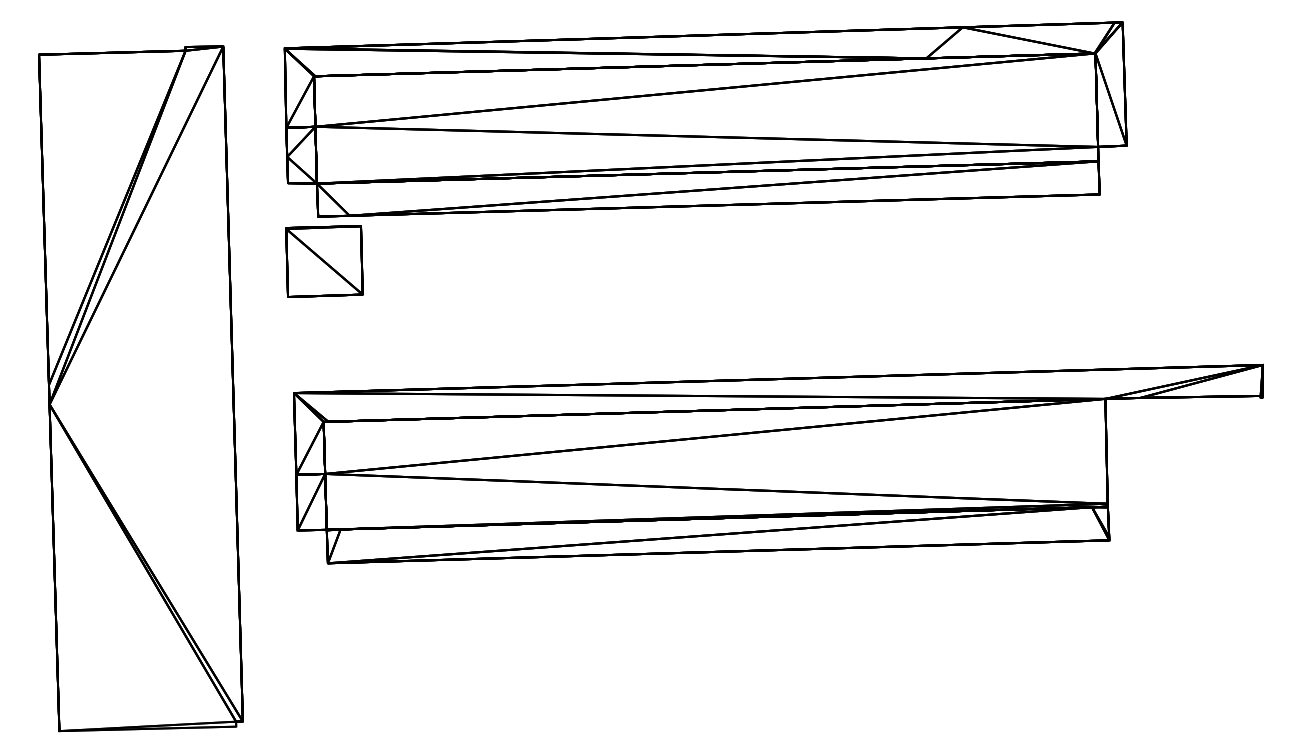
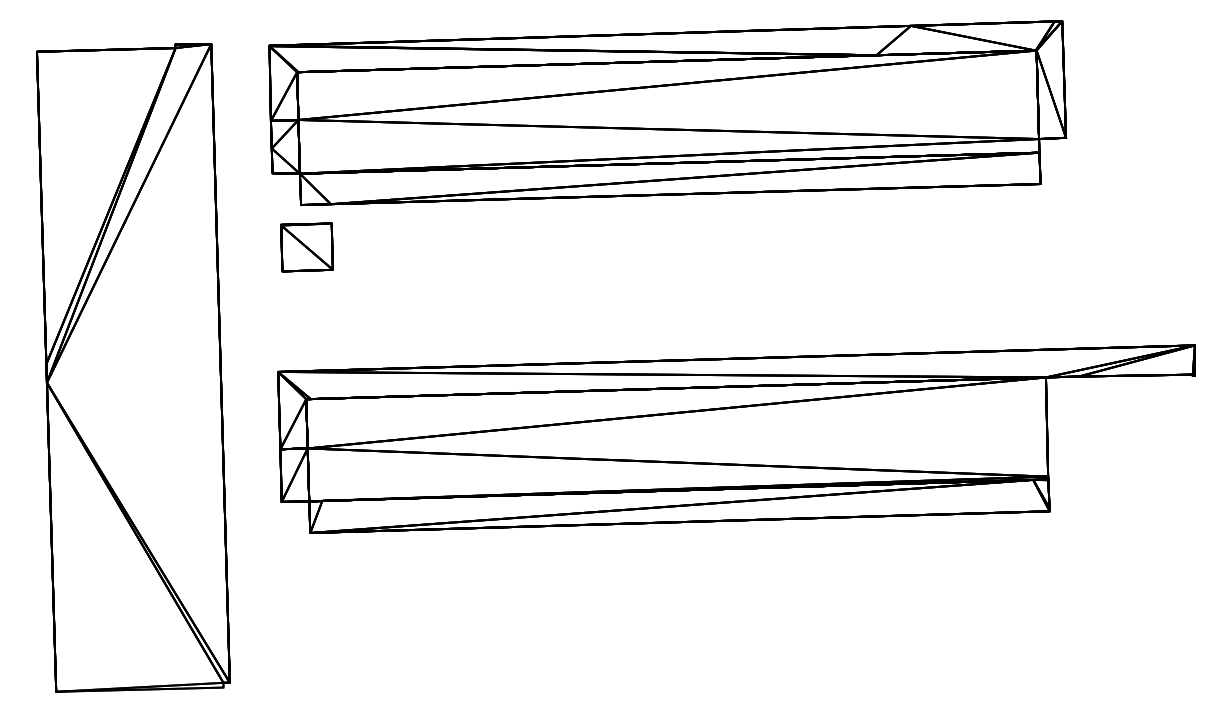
part: (324, 261) -> (307, 247), size x0.71

